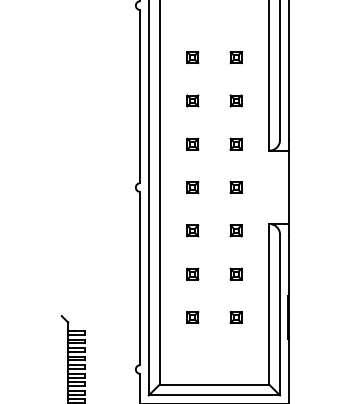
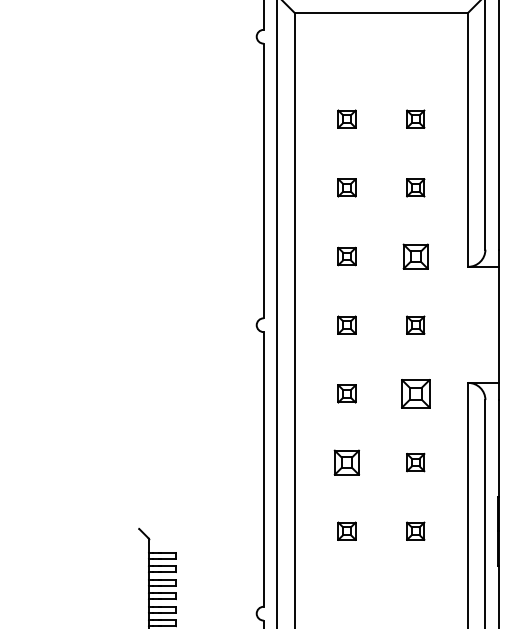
part: (235, 143) -> (414, 255), size x1.4
part: (235, 230) -> (414, 393), size x1.6
part: (192, 273) -> (346, 461), size x1.4

